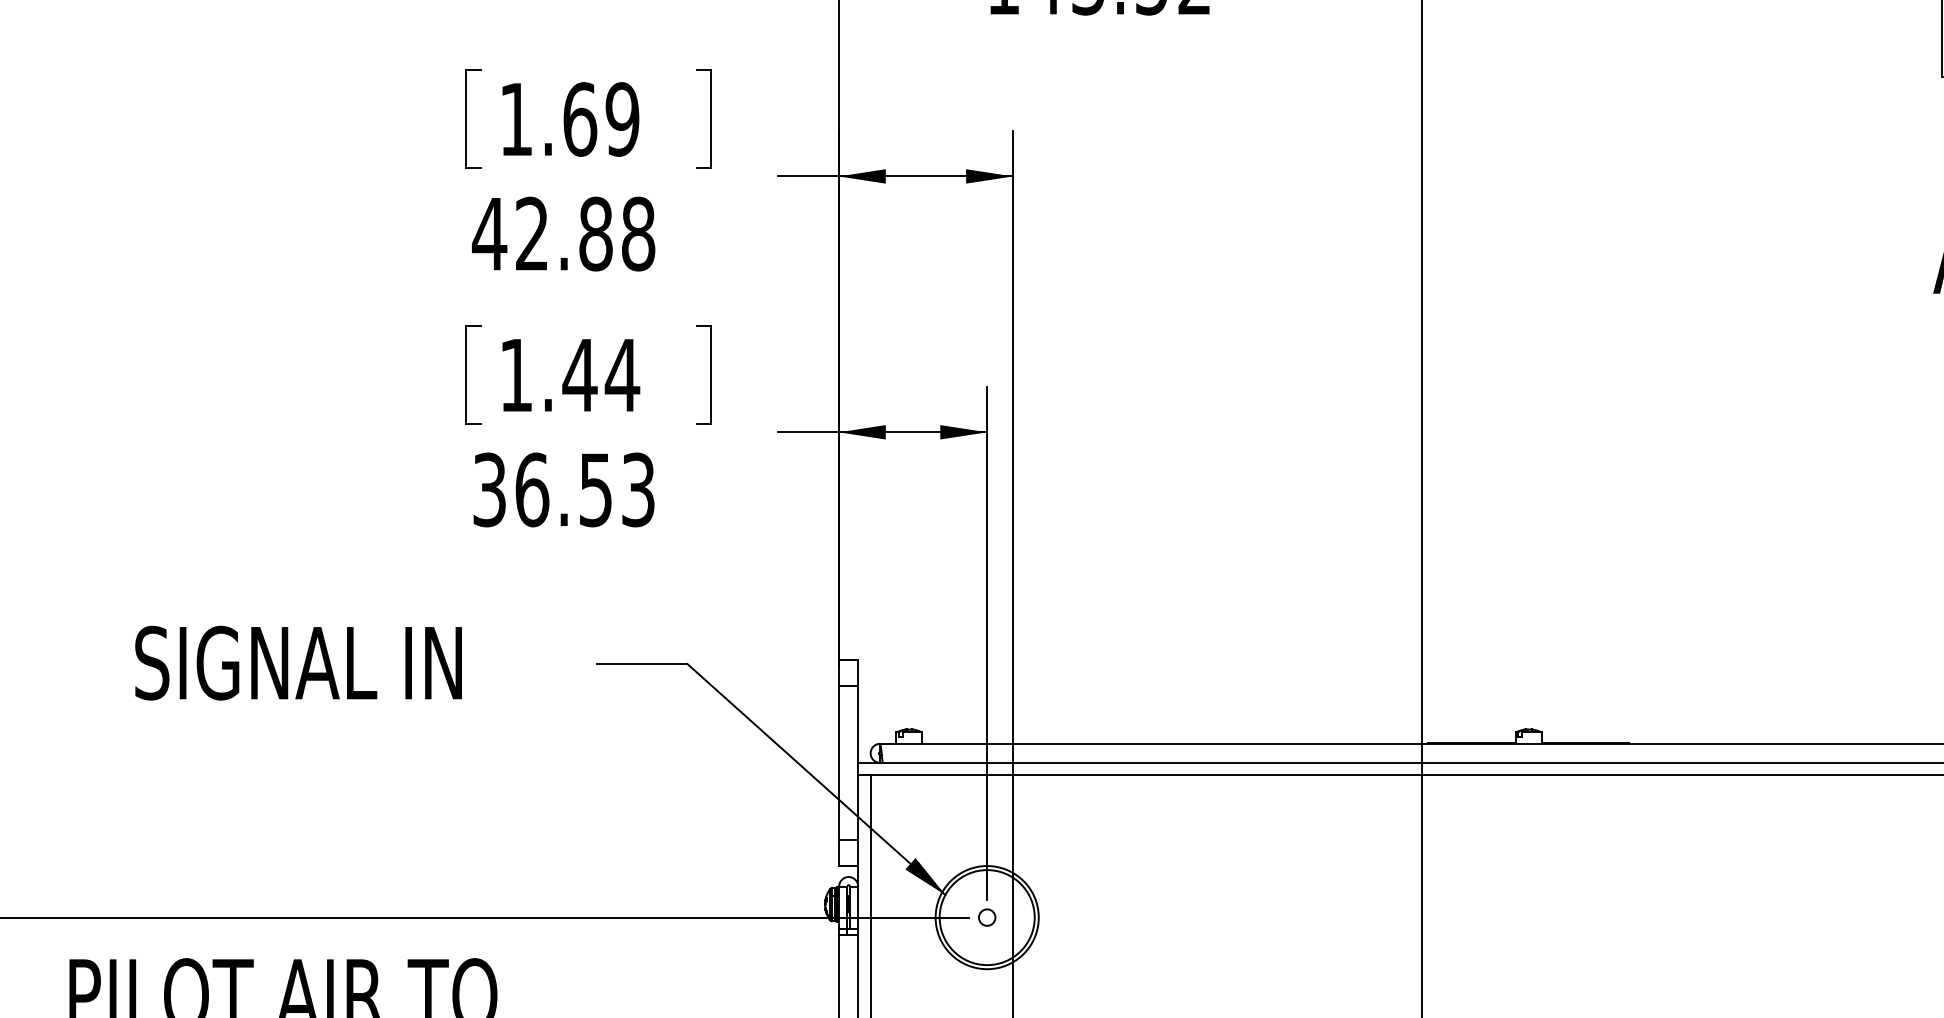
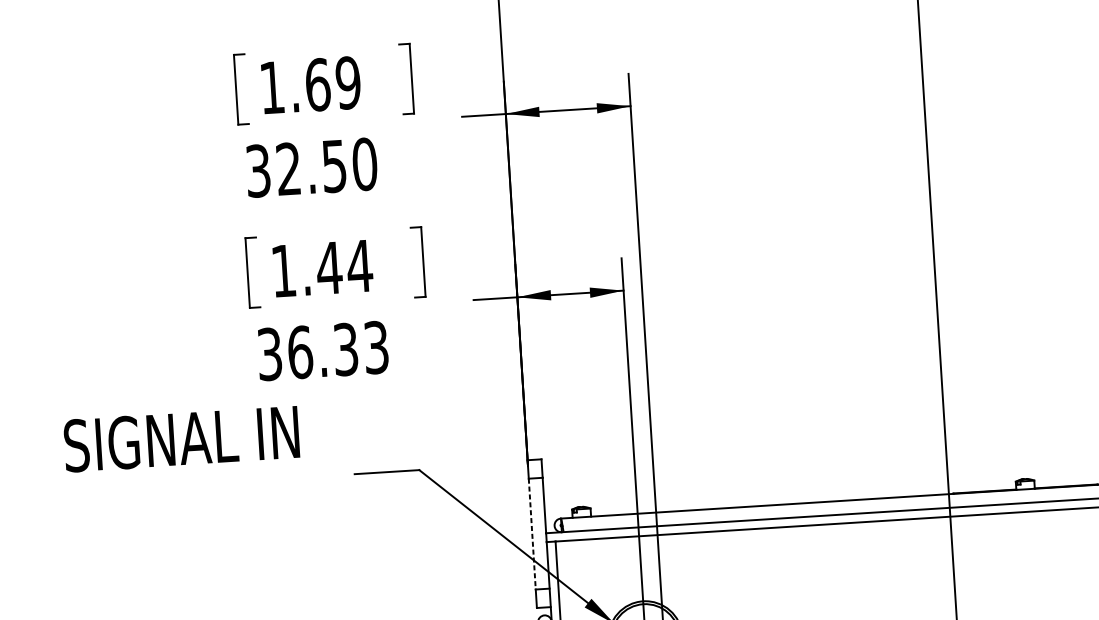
text: (563, 233) -> (311, 167), 42.88 -> 32.50
text: (595, 489) -> (345, 349), 36.53 -> 36.33
text: (298, 662) -> (181, 438), moved
line: (838, 763) -> (532, 534), solid -> dashed

